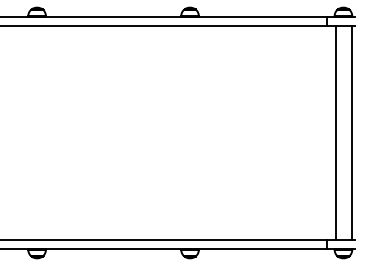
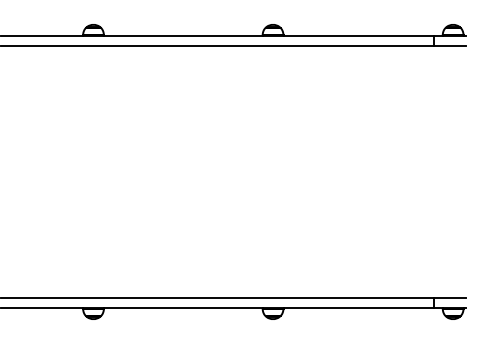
line: (335, 132) -> (443, 171), removed
line: (352, 132) -> (463, 171), removed

